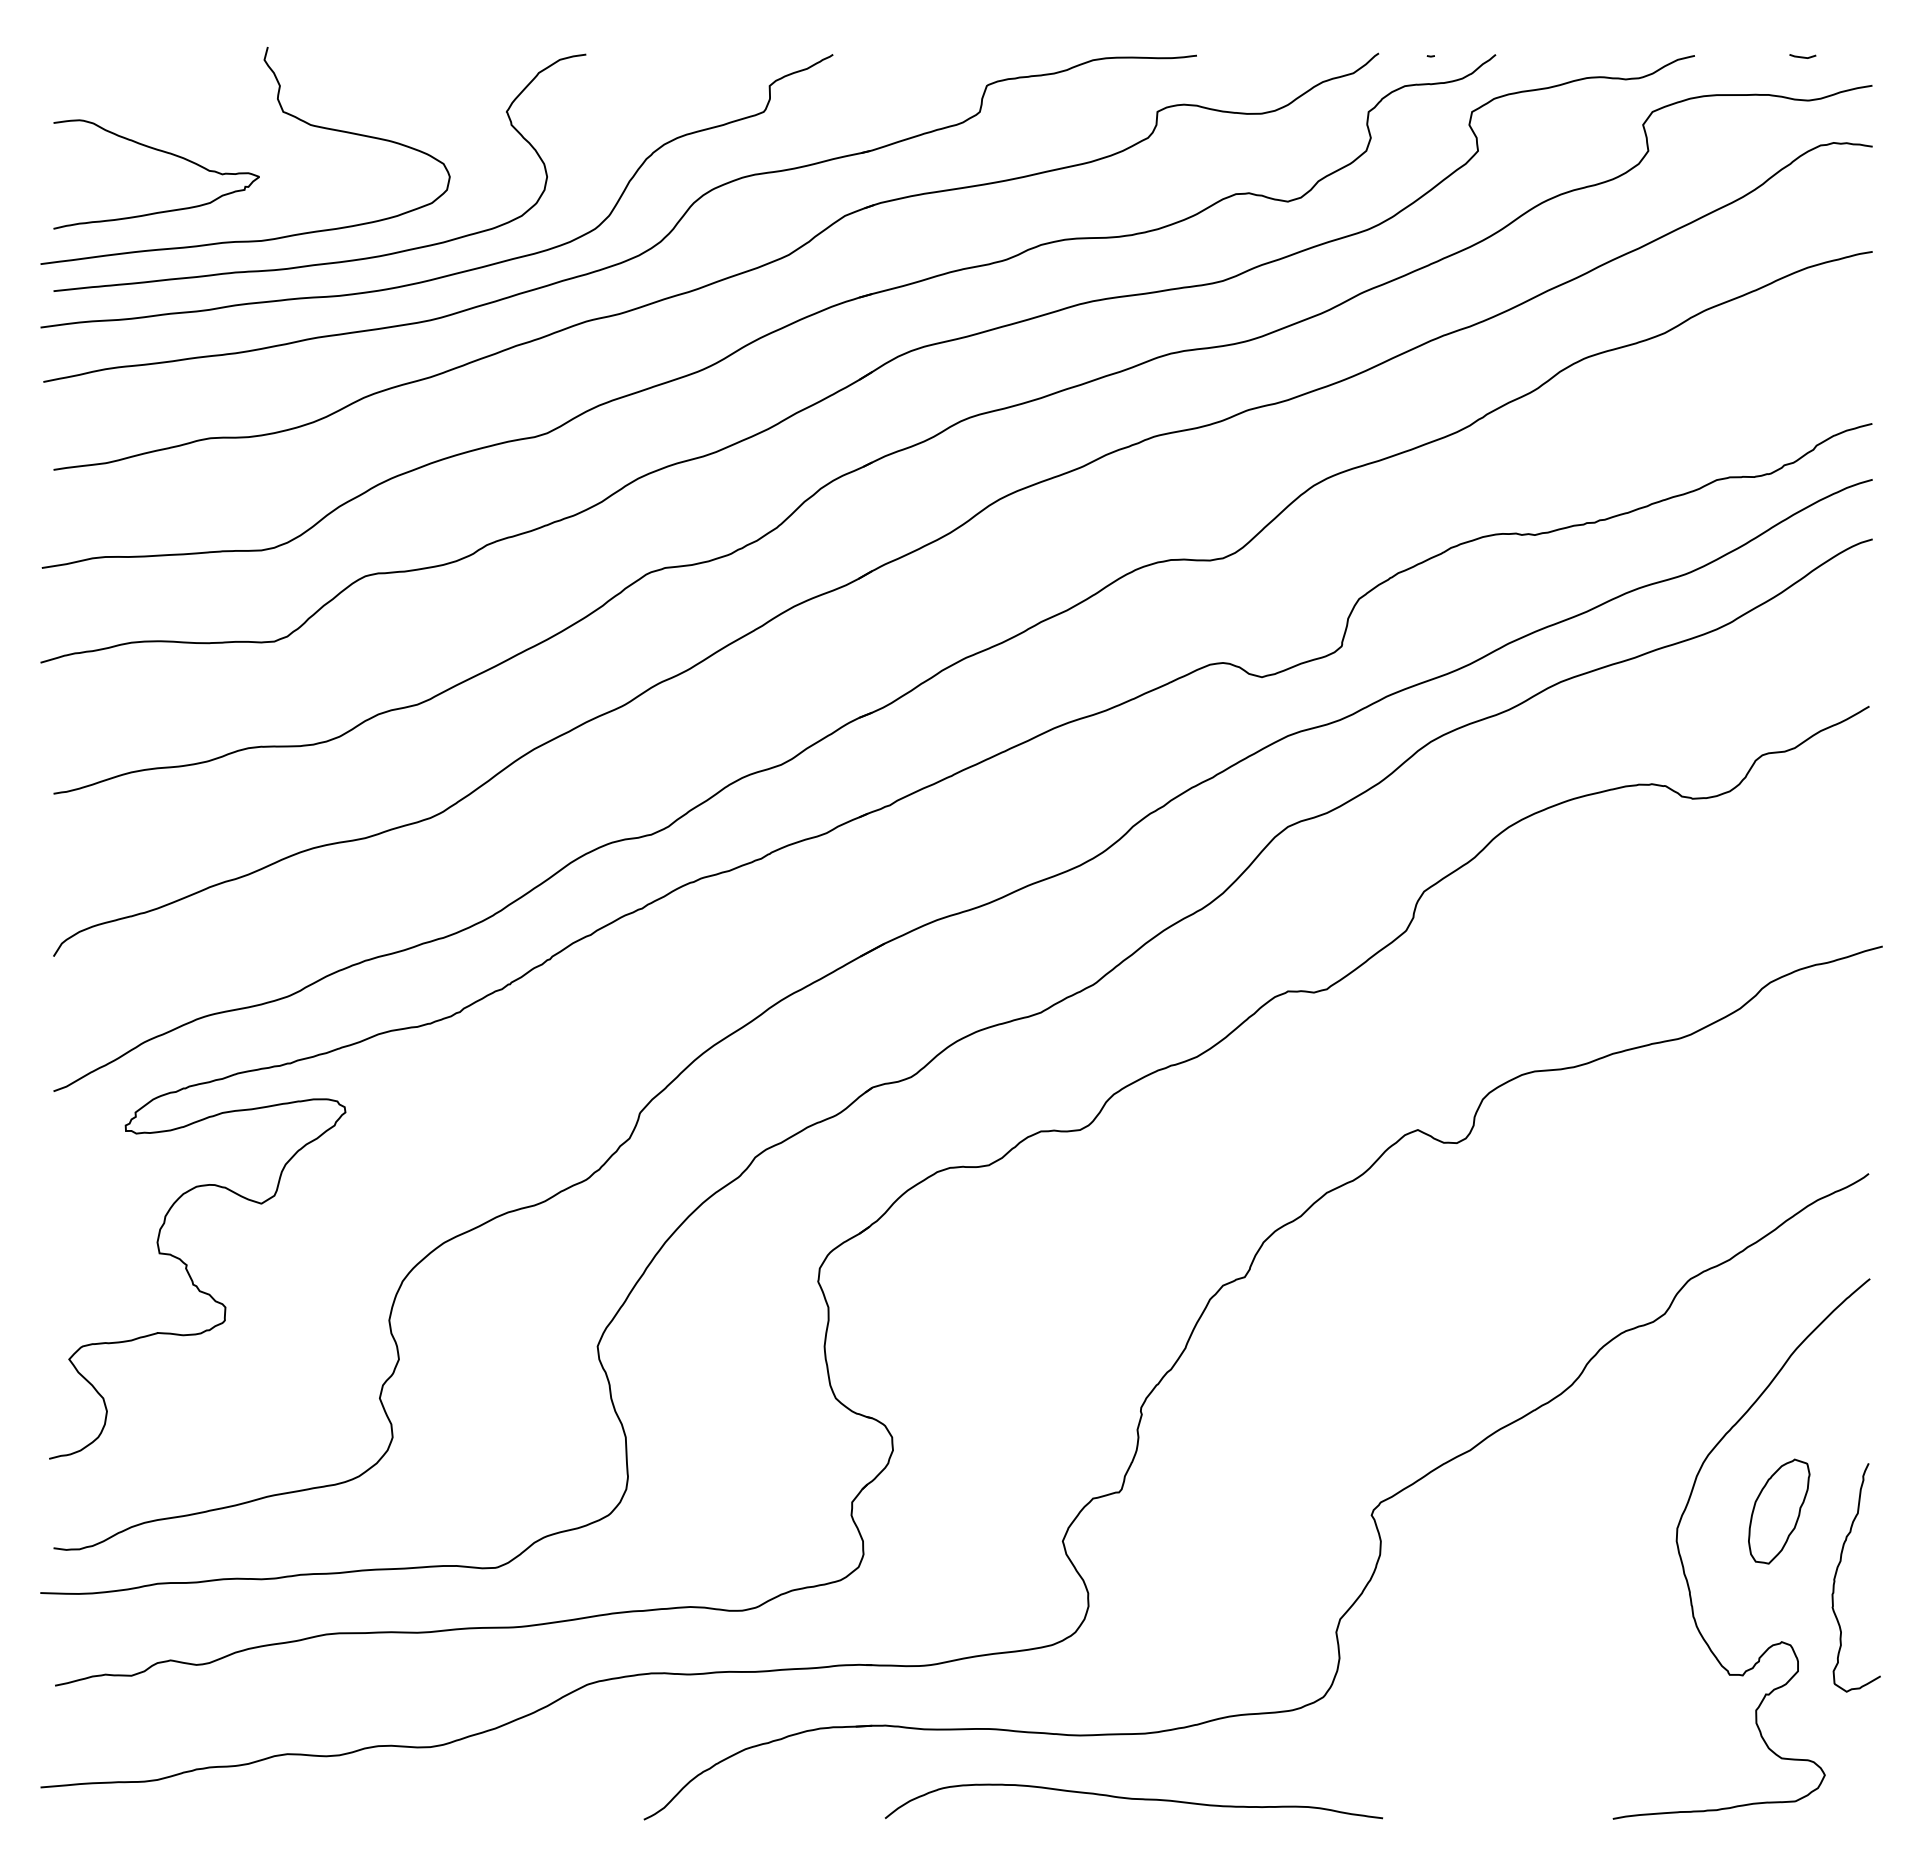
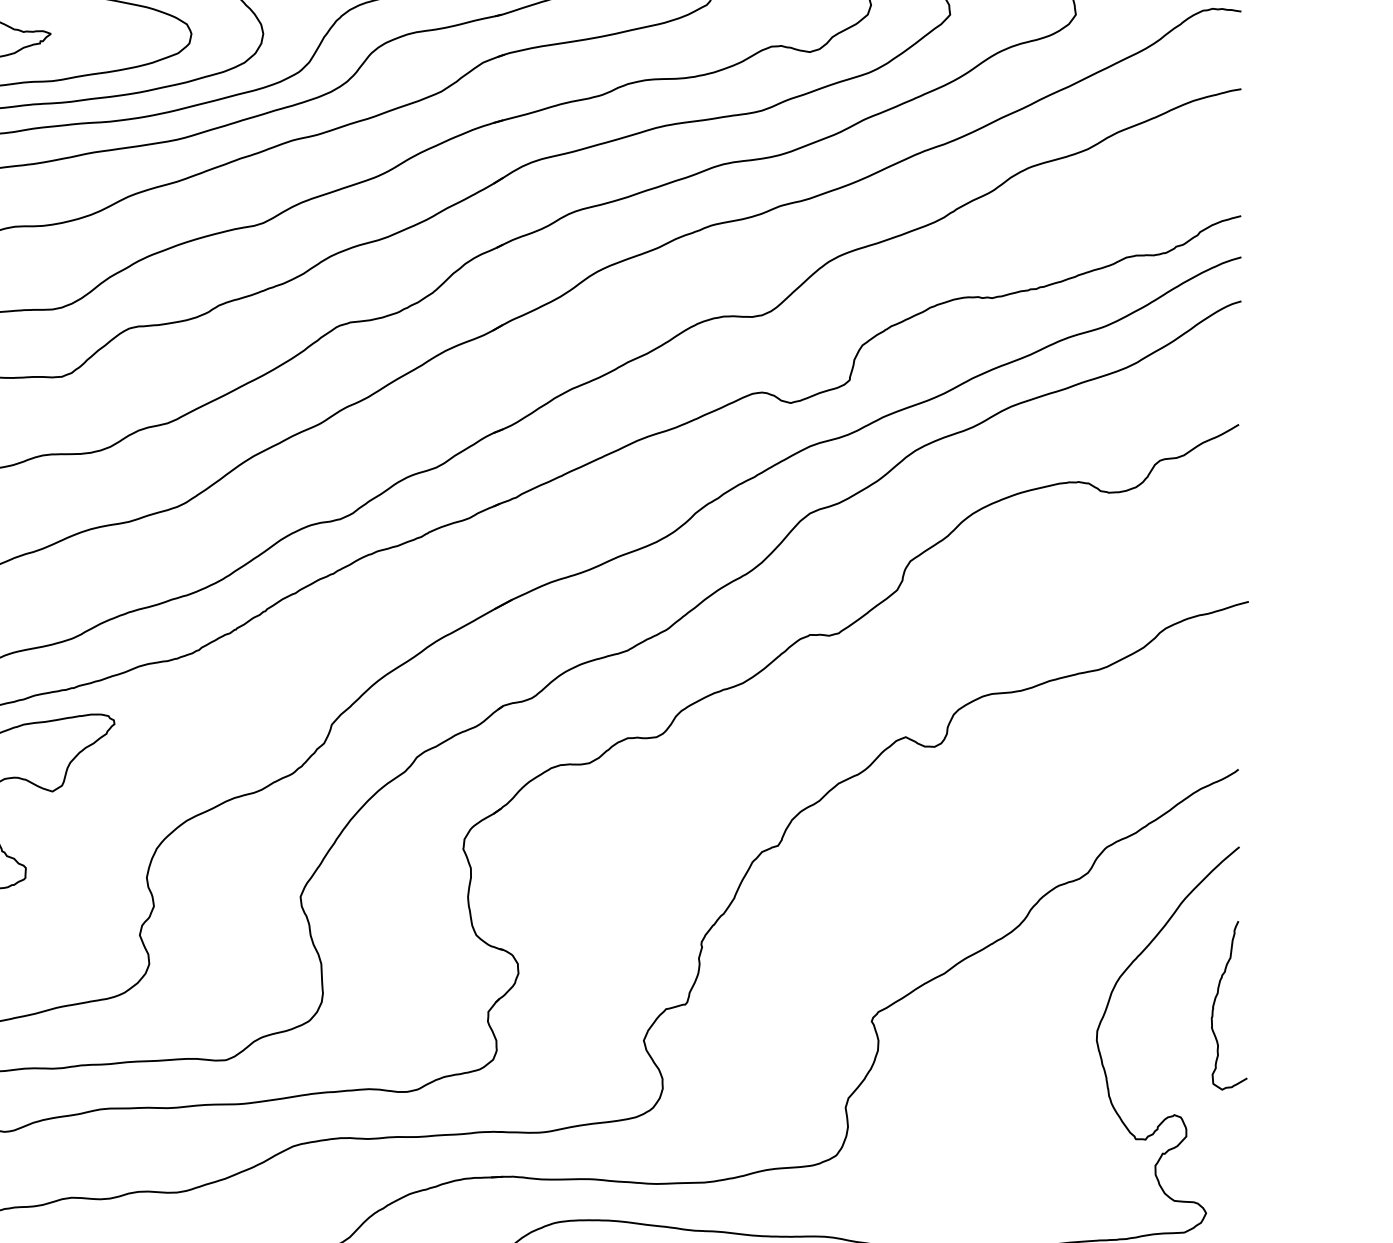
part: (1779, 1511) -> (1172, 1018), removed
curve: (1837, 1572) -> (1215, 1001), moved

